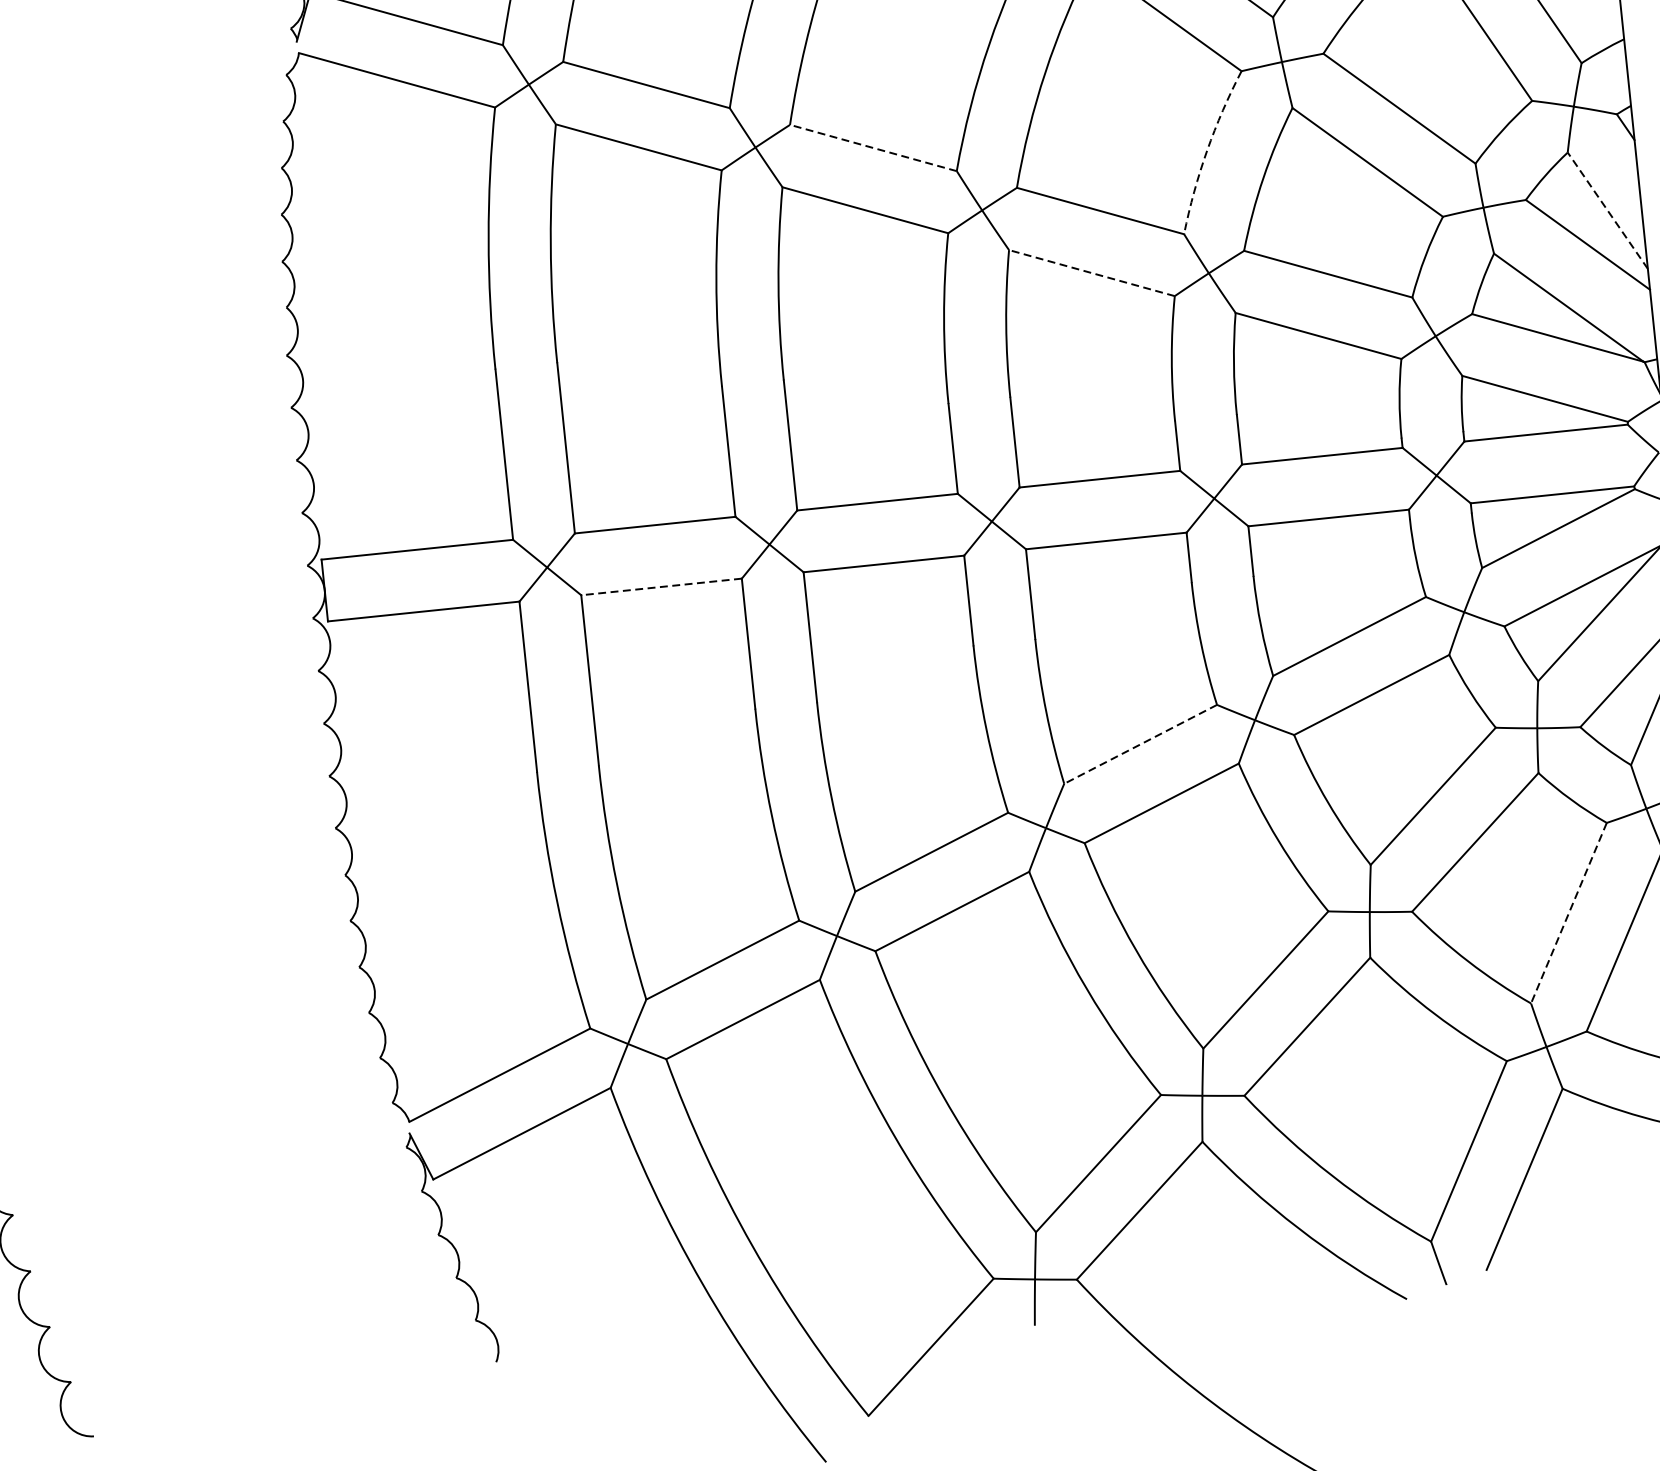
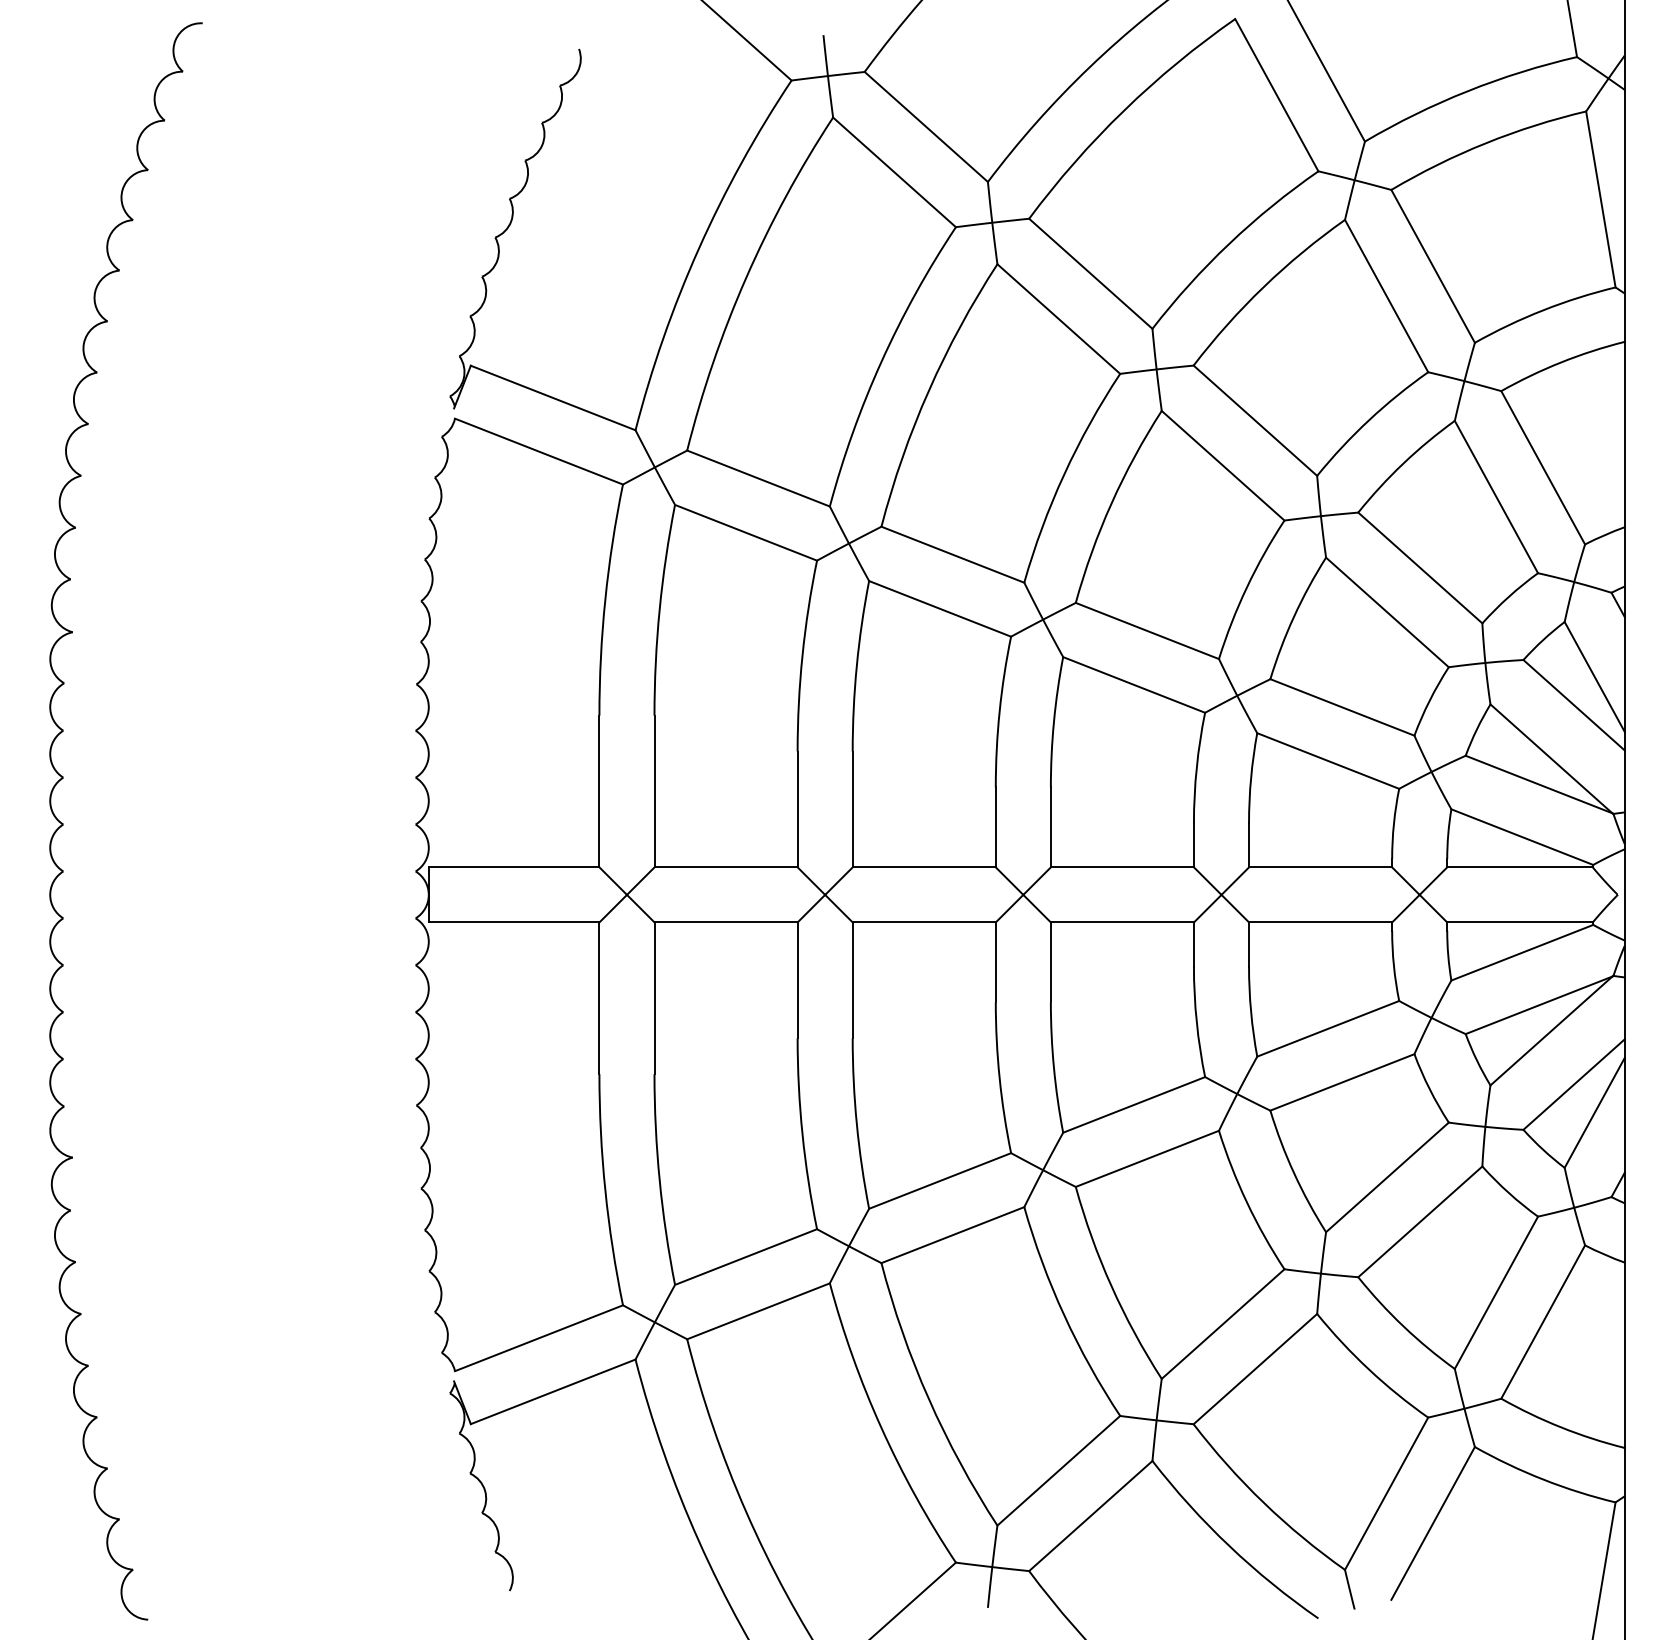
line: (872, 147) -> (952, 554), dashed -> solid
arc: (1206, 150) -> (1246, 587), dashed -> solid
line: (1607, 210) -> (1594, 676), dashed -> solid
line: (1091, 272) -> (1133, 684), dashed -> solid
line: (662, 586) -> (726, 922), dashed -> solid
line: (1139, 745) -> (1133, 1105), dashed -> solid
line: (1568, 912) -> (1496, 1292), dashed -> solid

